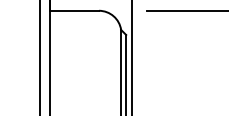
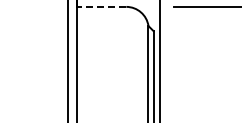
line: (74, 10) -> (101, 6), solid -> dashed

